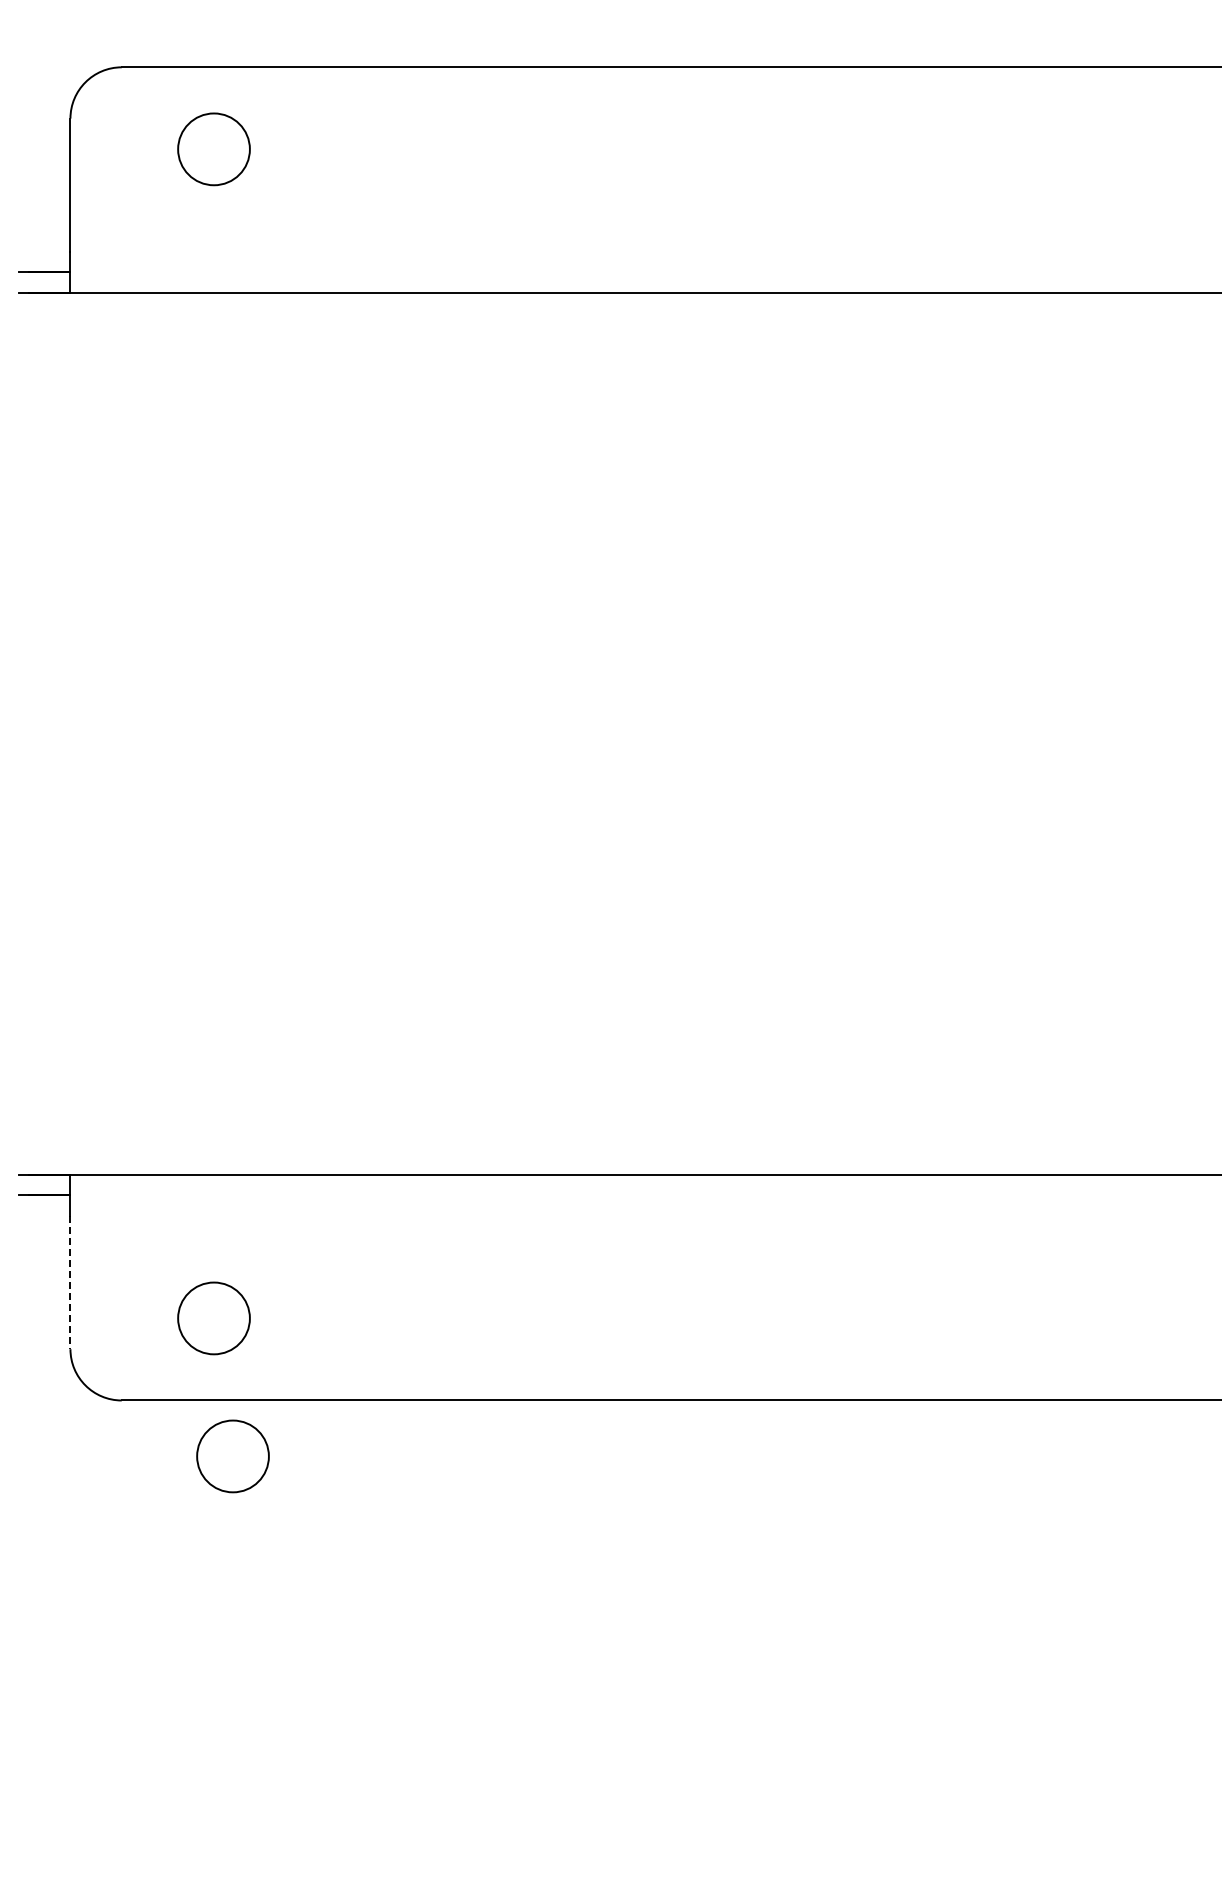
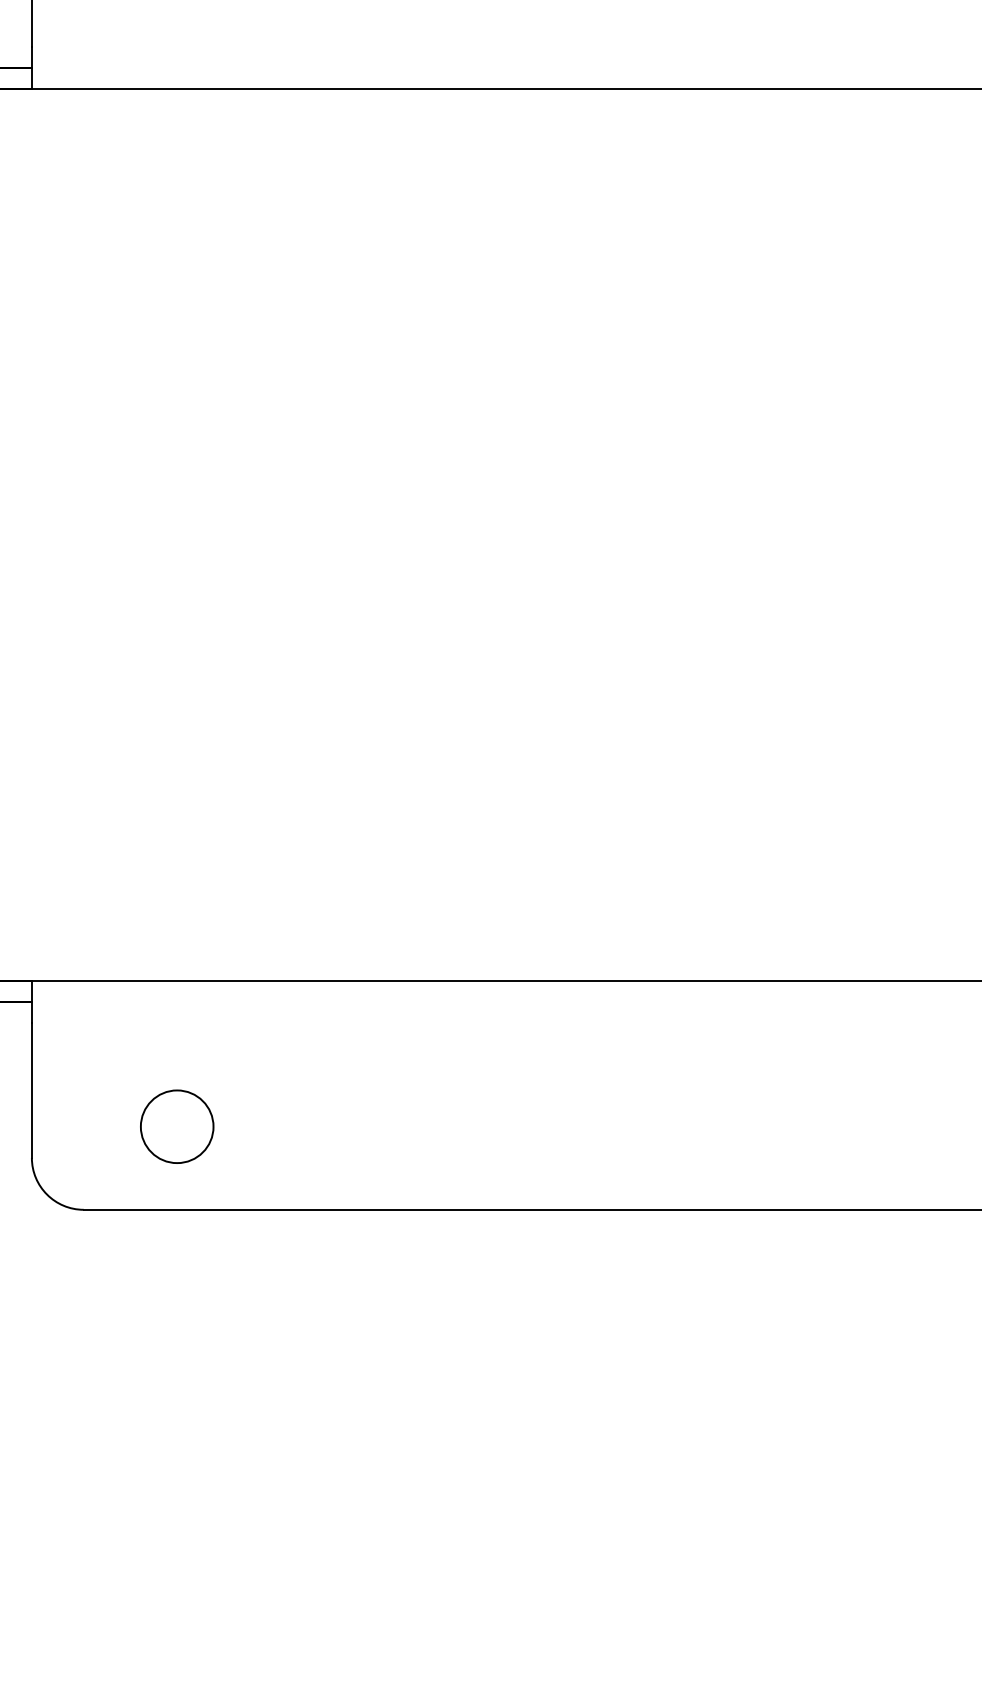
line: (70, 1282) -> (31, 1090), dashed -> solid
circle: (232, 1456) -> (195, 1266), removed

